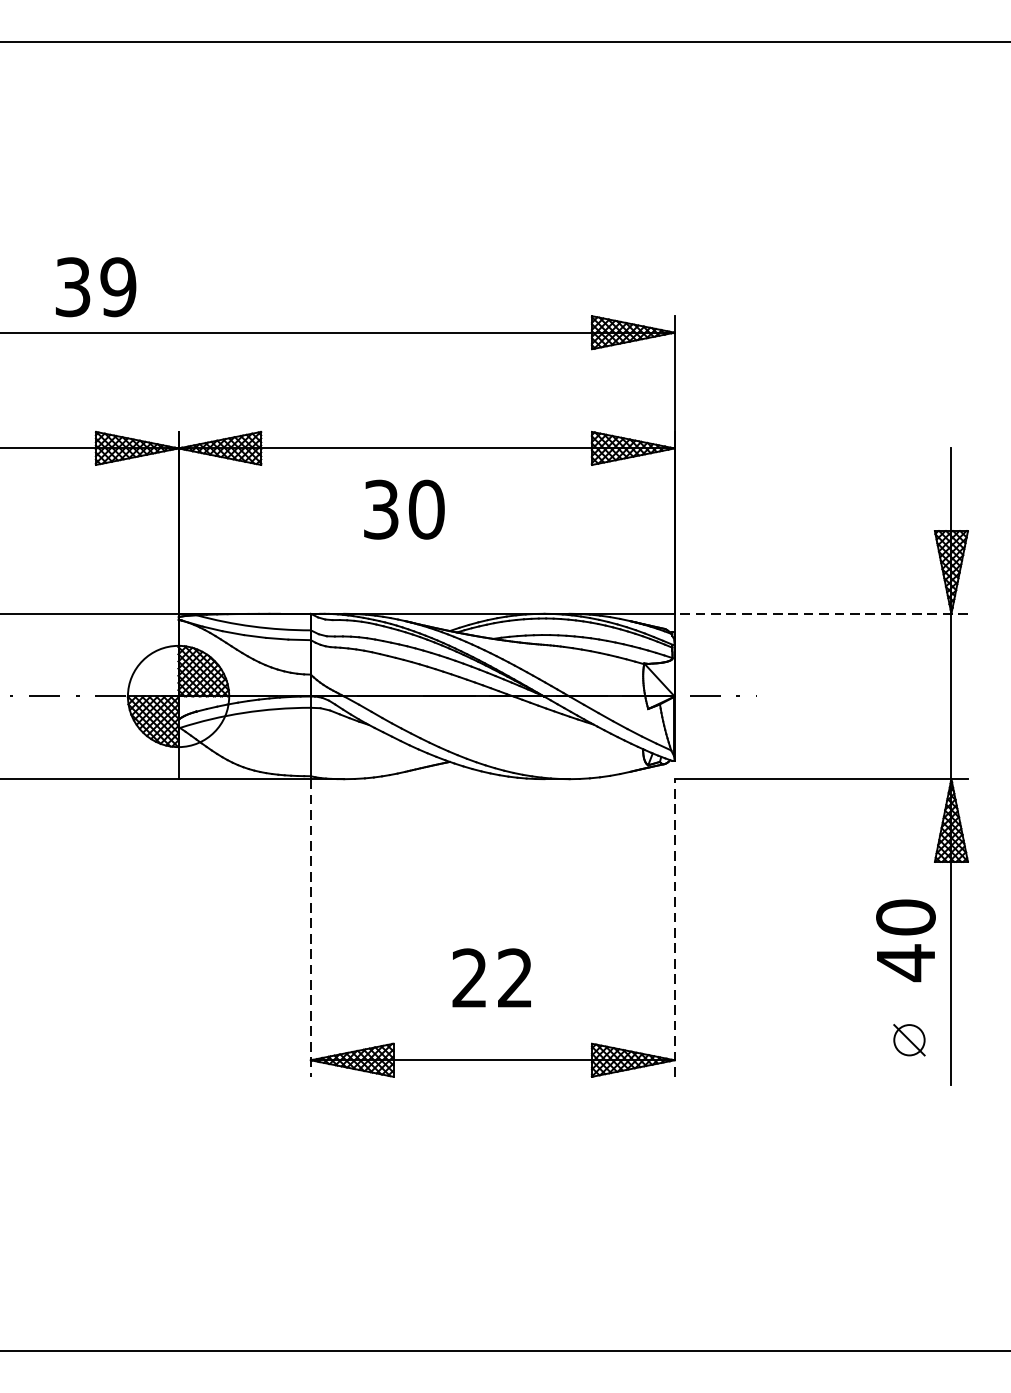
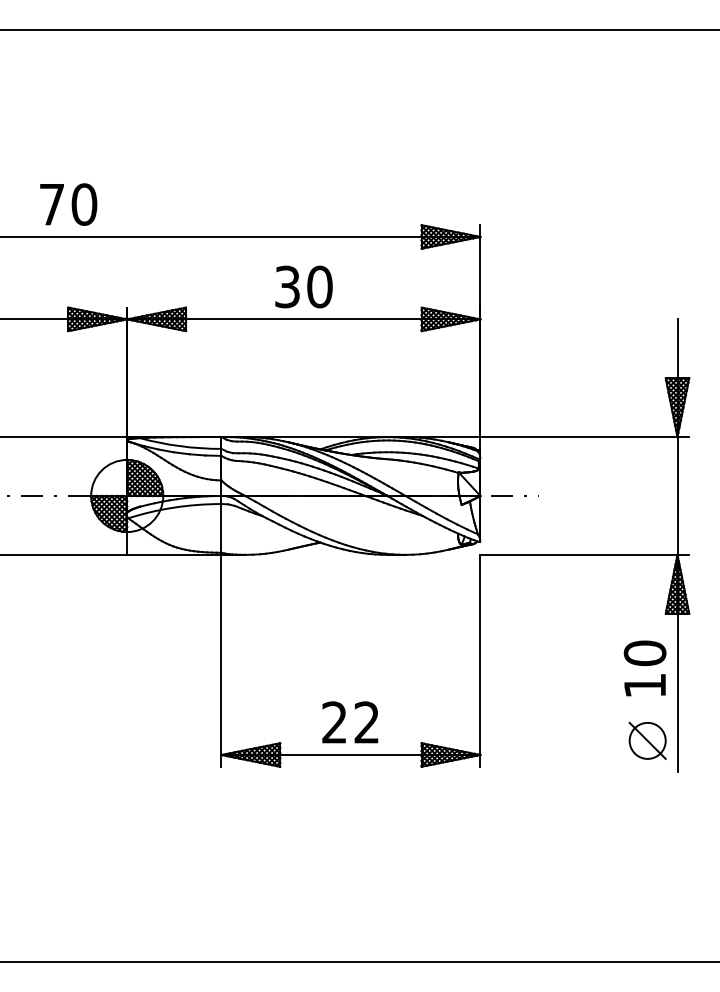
text: (96, 287) -> (68, 204), 39 -> 70
text: (403, 508) -> (303, 286), moved
line: (820, 614) -> (584, 437), dashed -> solid
line: (310, 927) -> (221, 660), dashed -> solid
line: (674, 927) -> (480, 660), dashed -> solid
text: (905, 962) -> (644, 685), 40 -> 10
text: (492, 978) -> (350, 722), moved
part: (909, 1039) -> (647, 740), size x1.67

